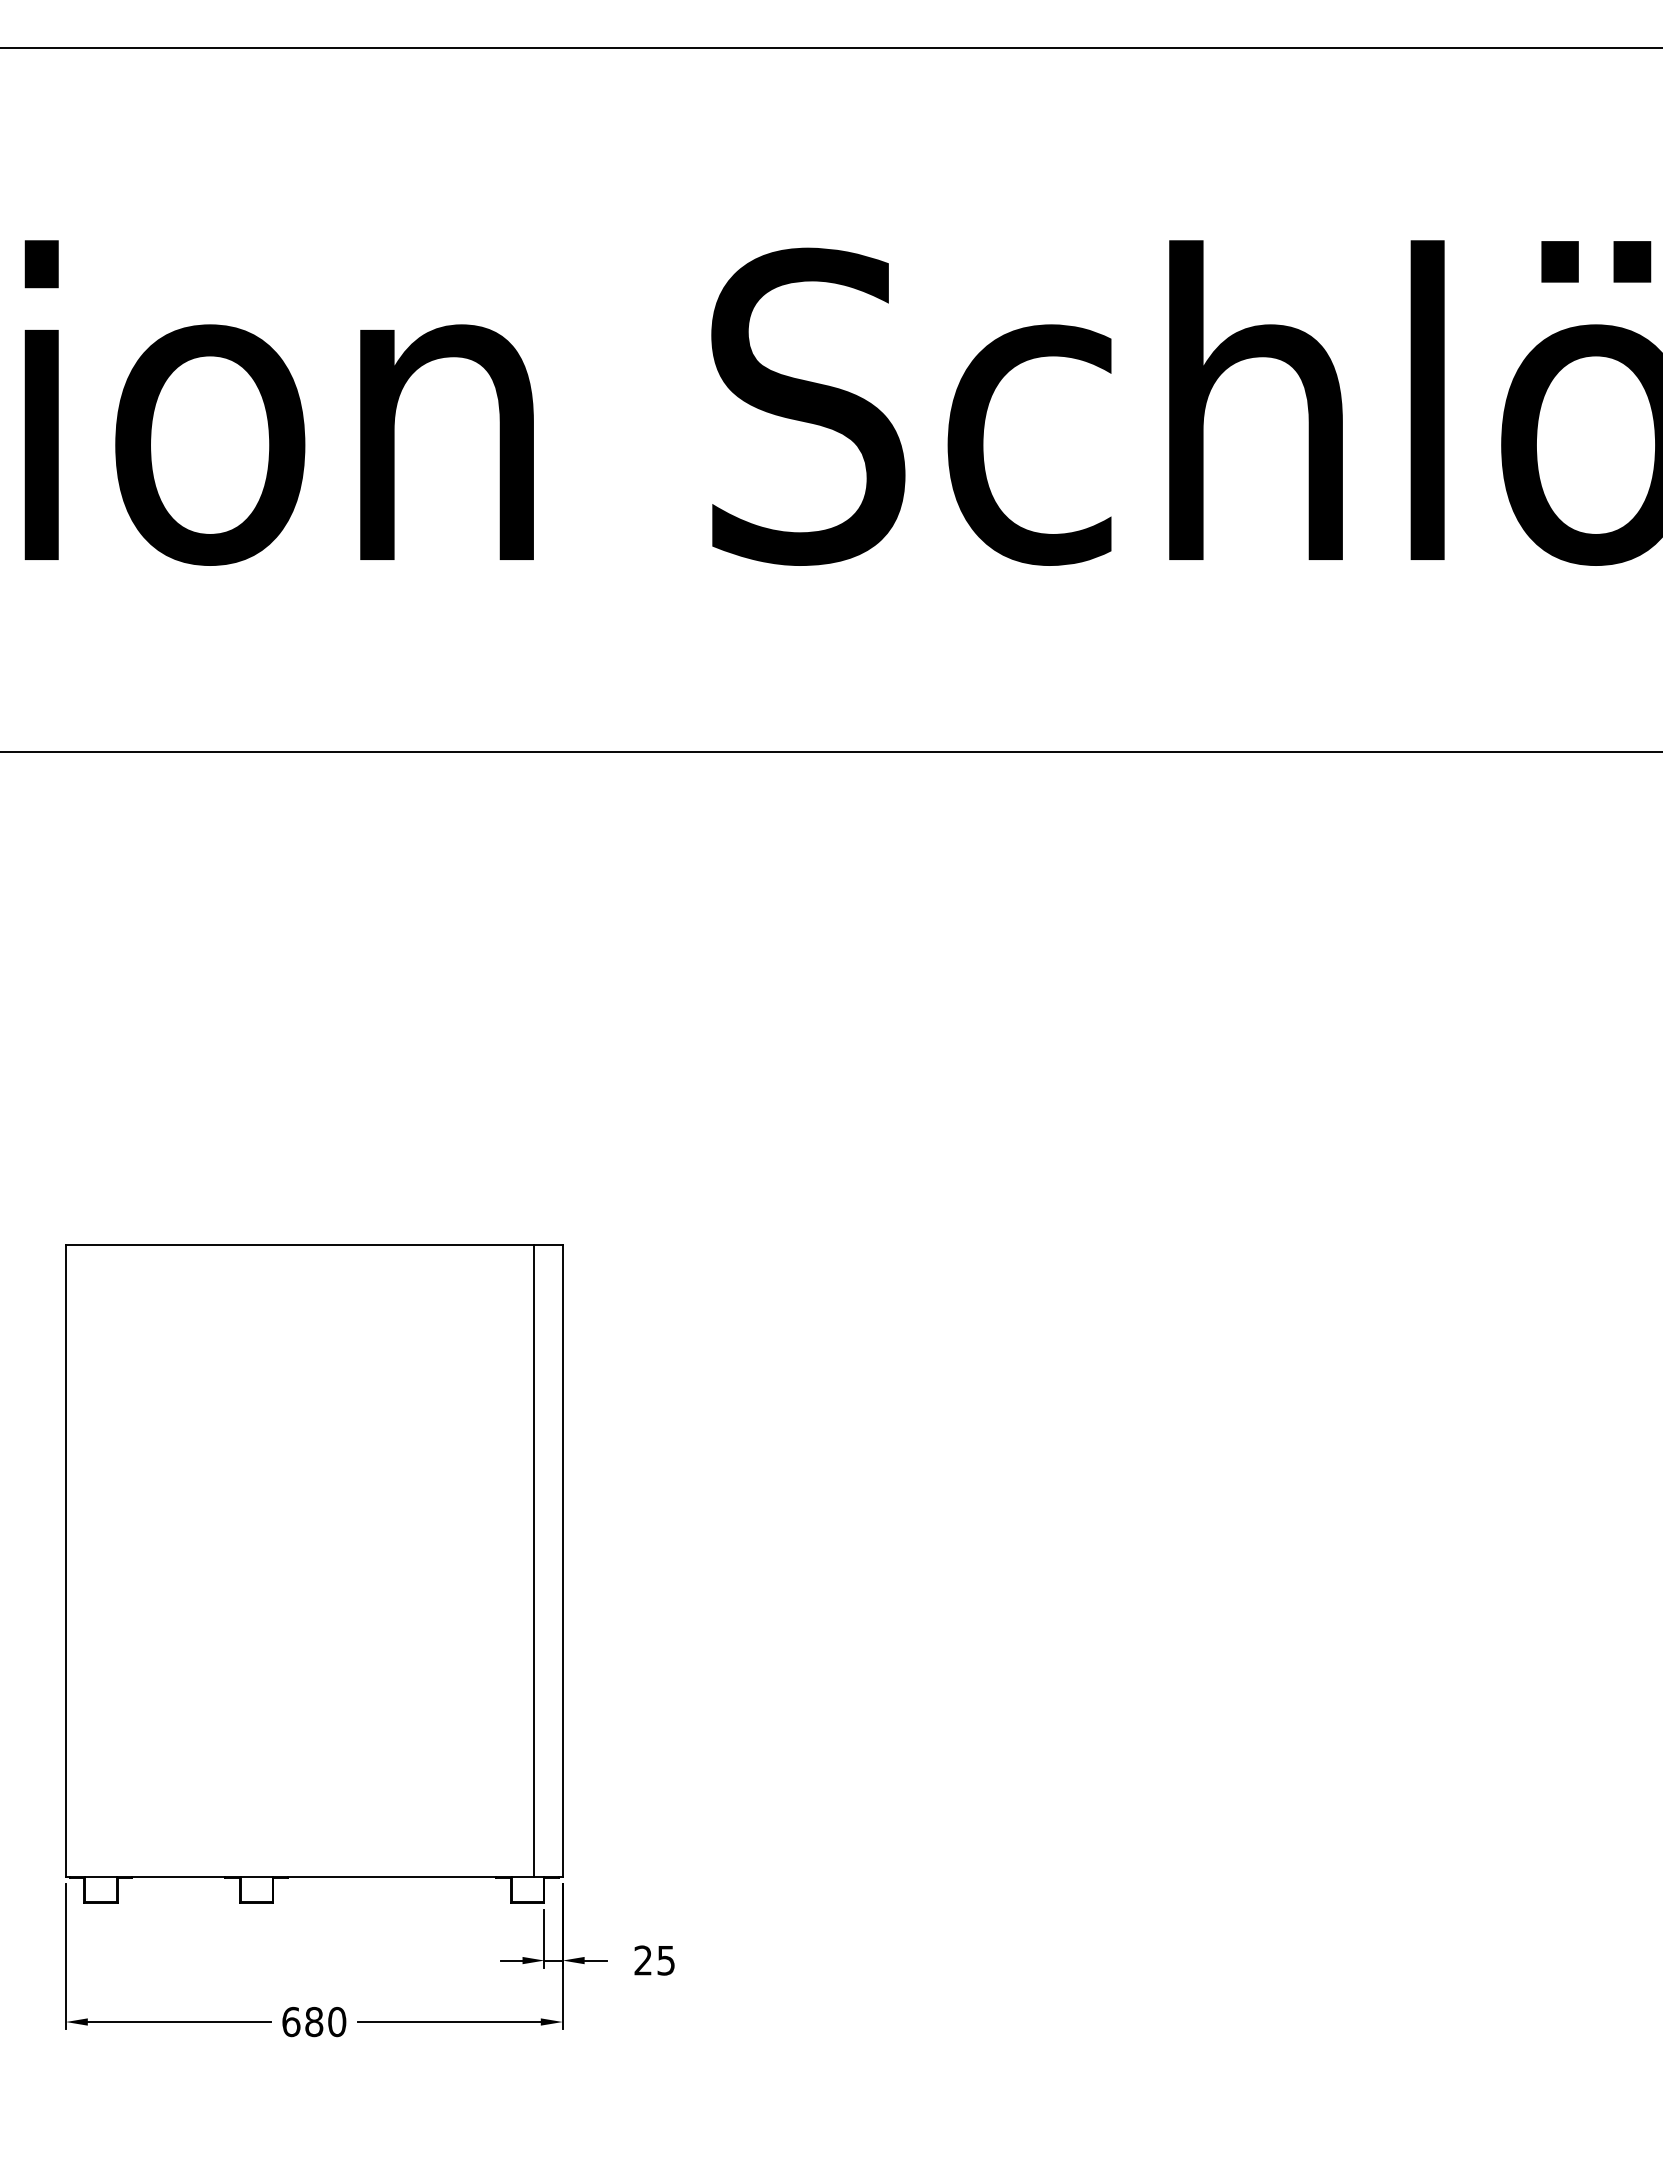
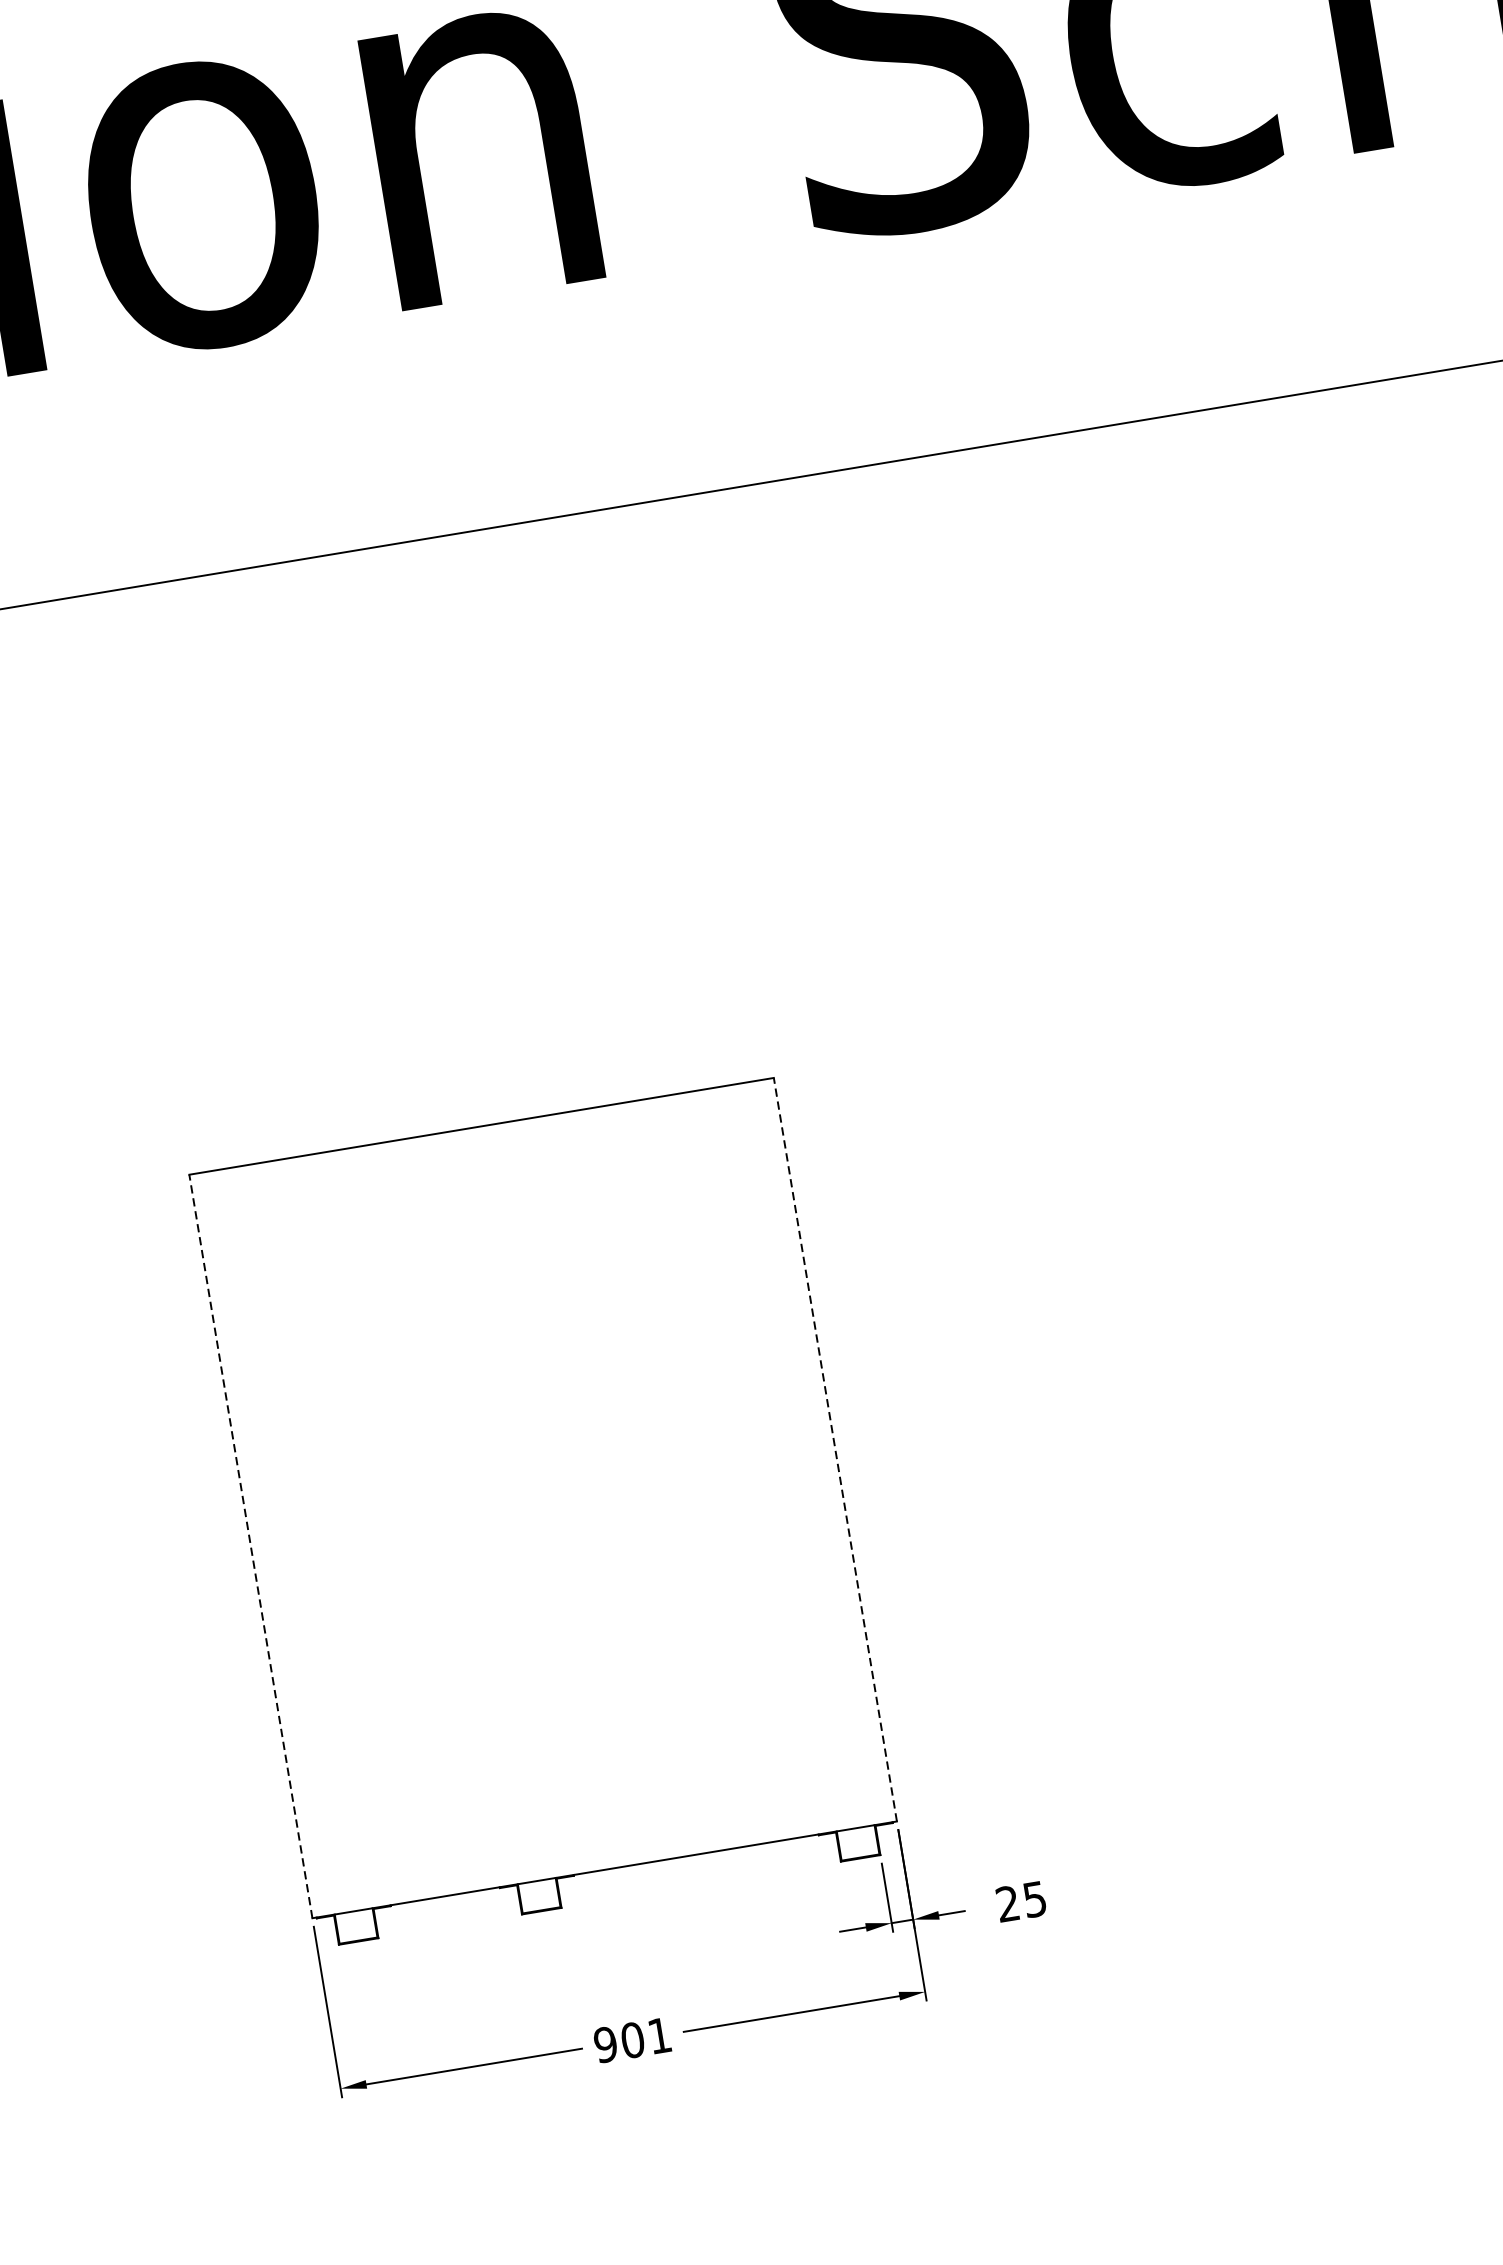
line: (65, 1561) -> (250, 1546), solid -> dashed
line: (533, 1561) -> (801, 1455), removed
line: (562, 1561) -> (835, 1450), solid -> dashed
text: (314, 2021) -> (633, 2039), 680 -> 901

